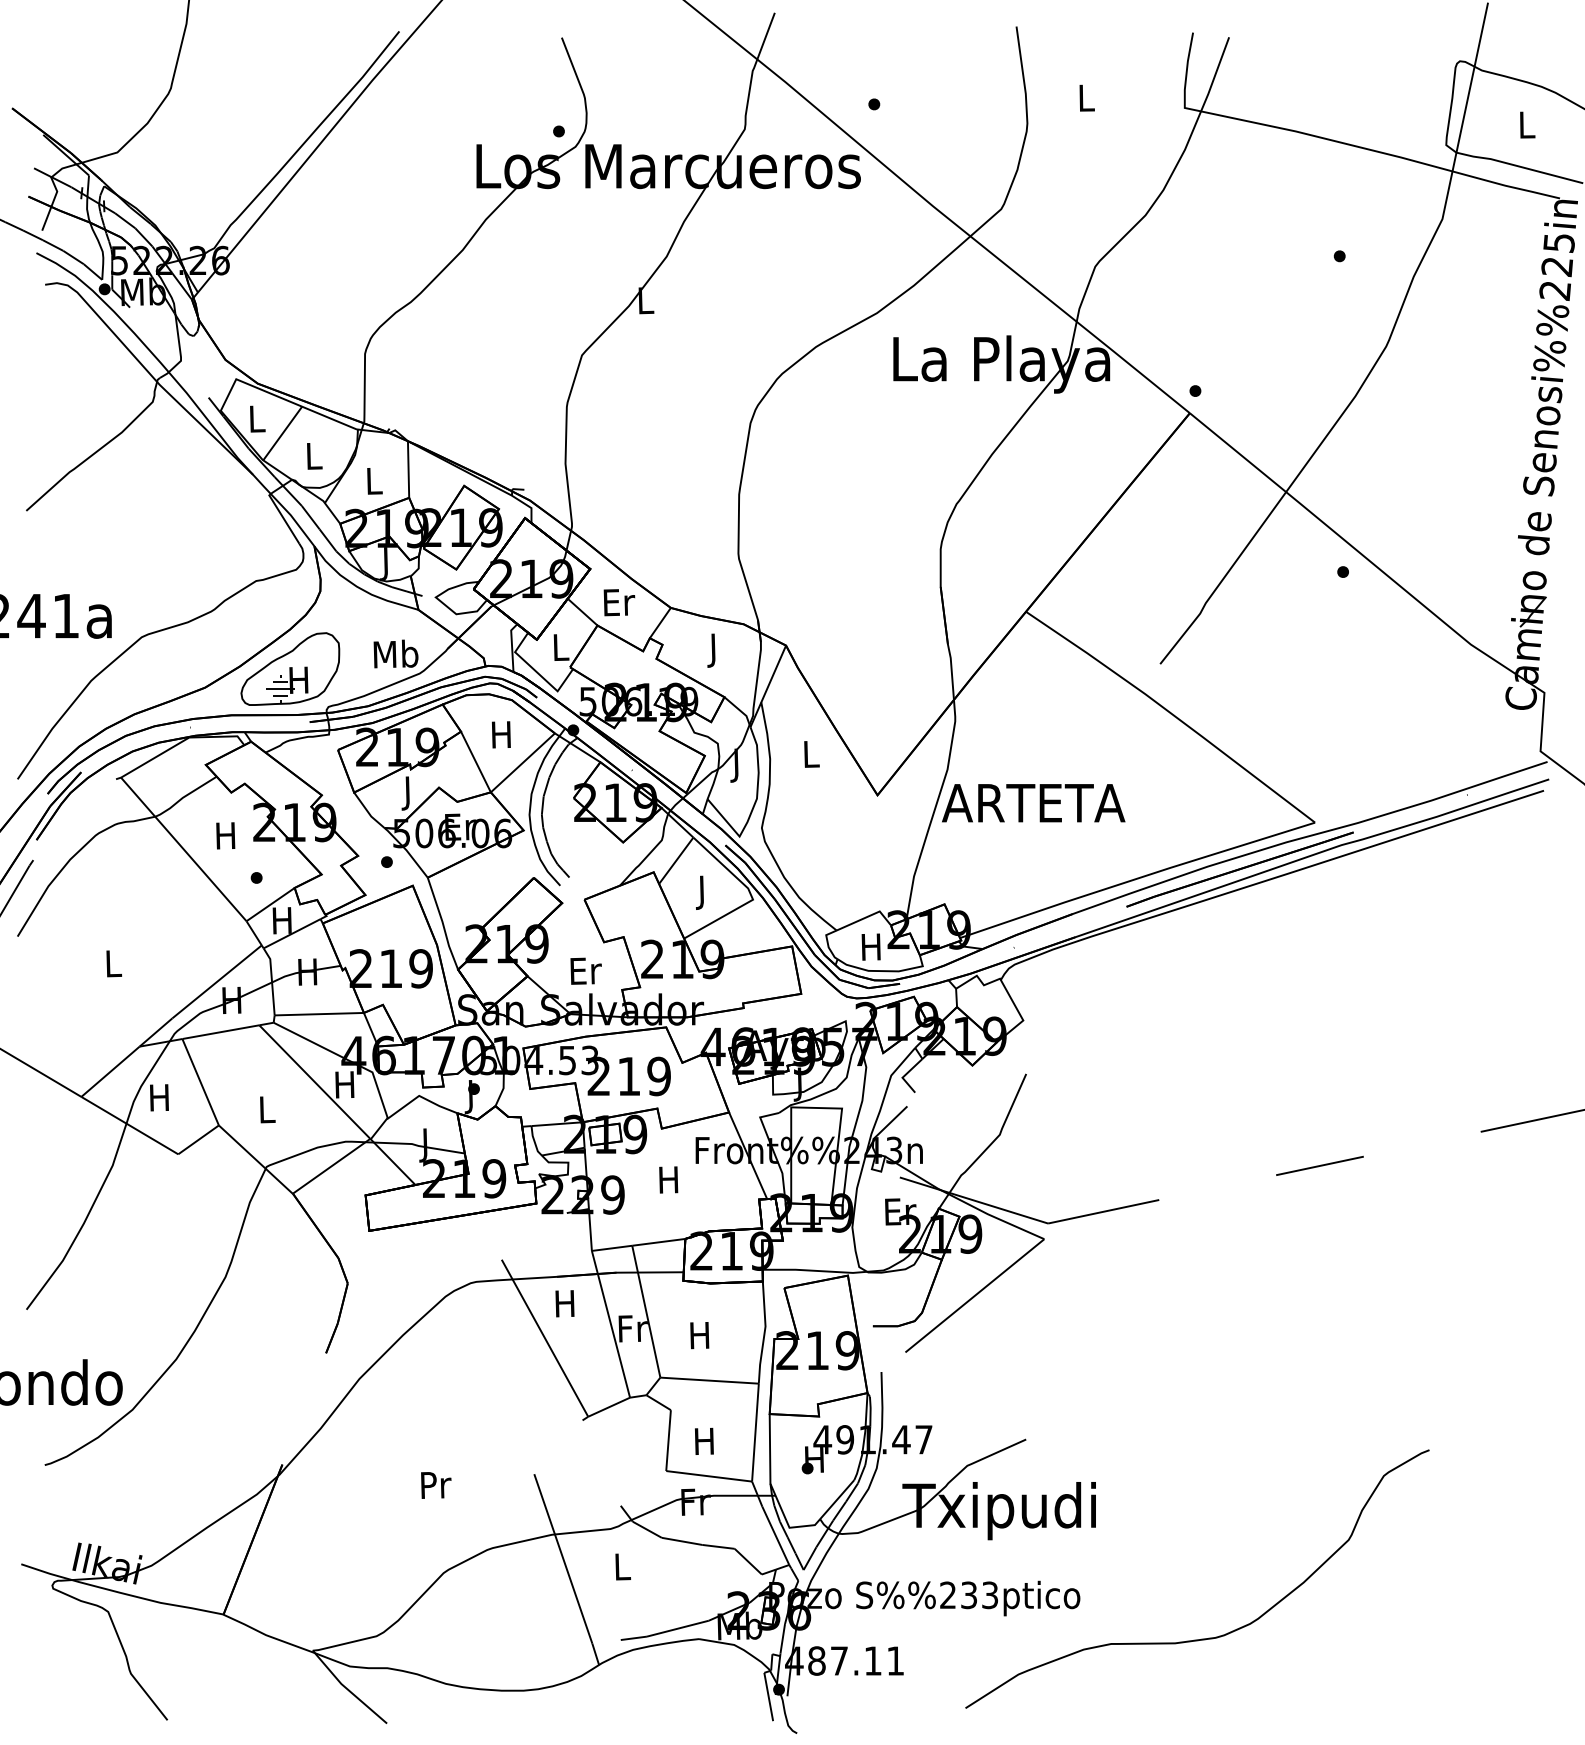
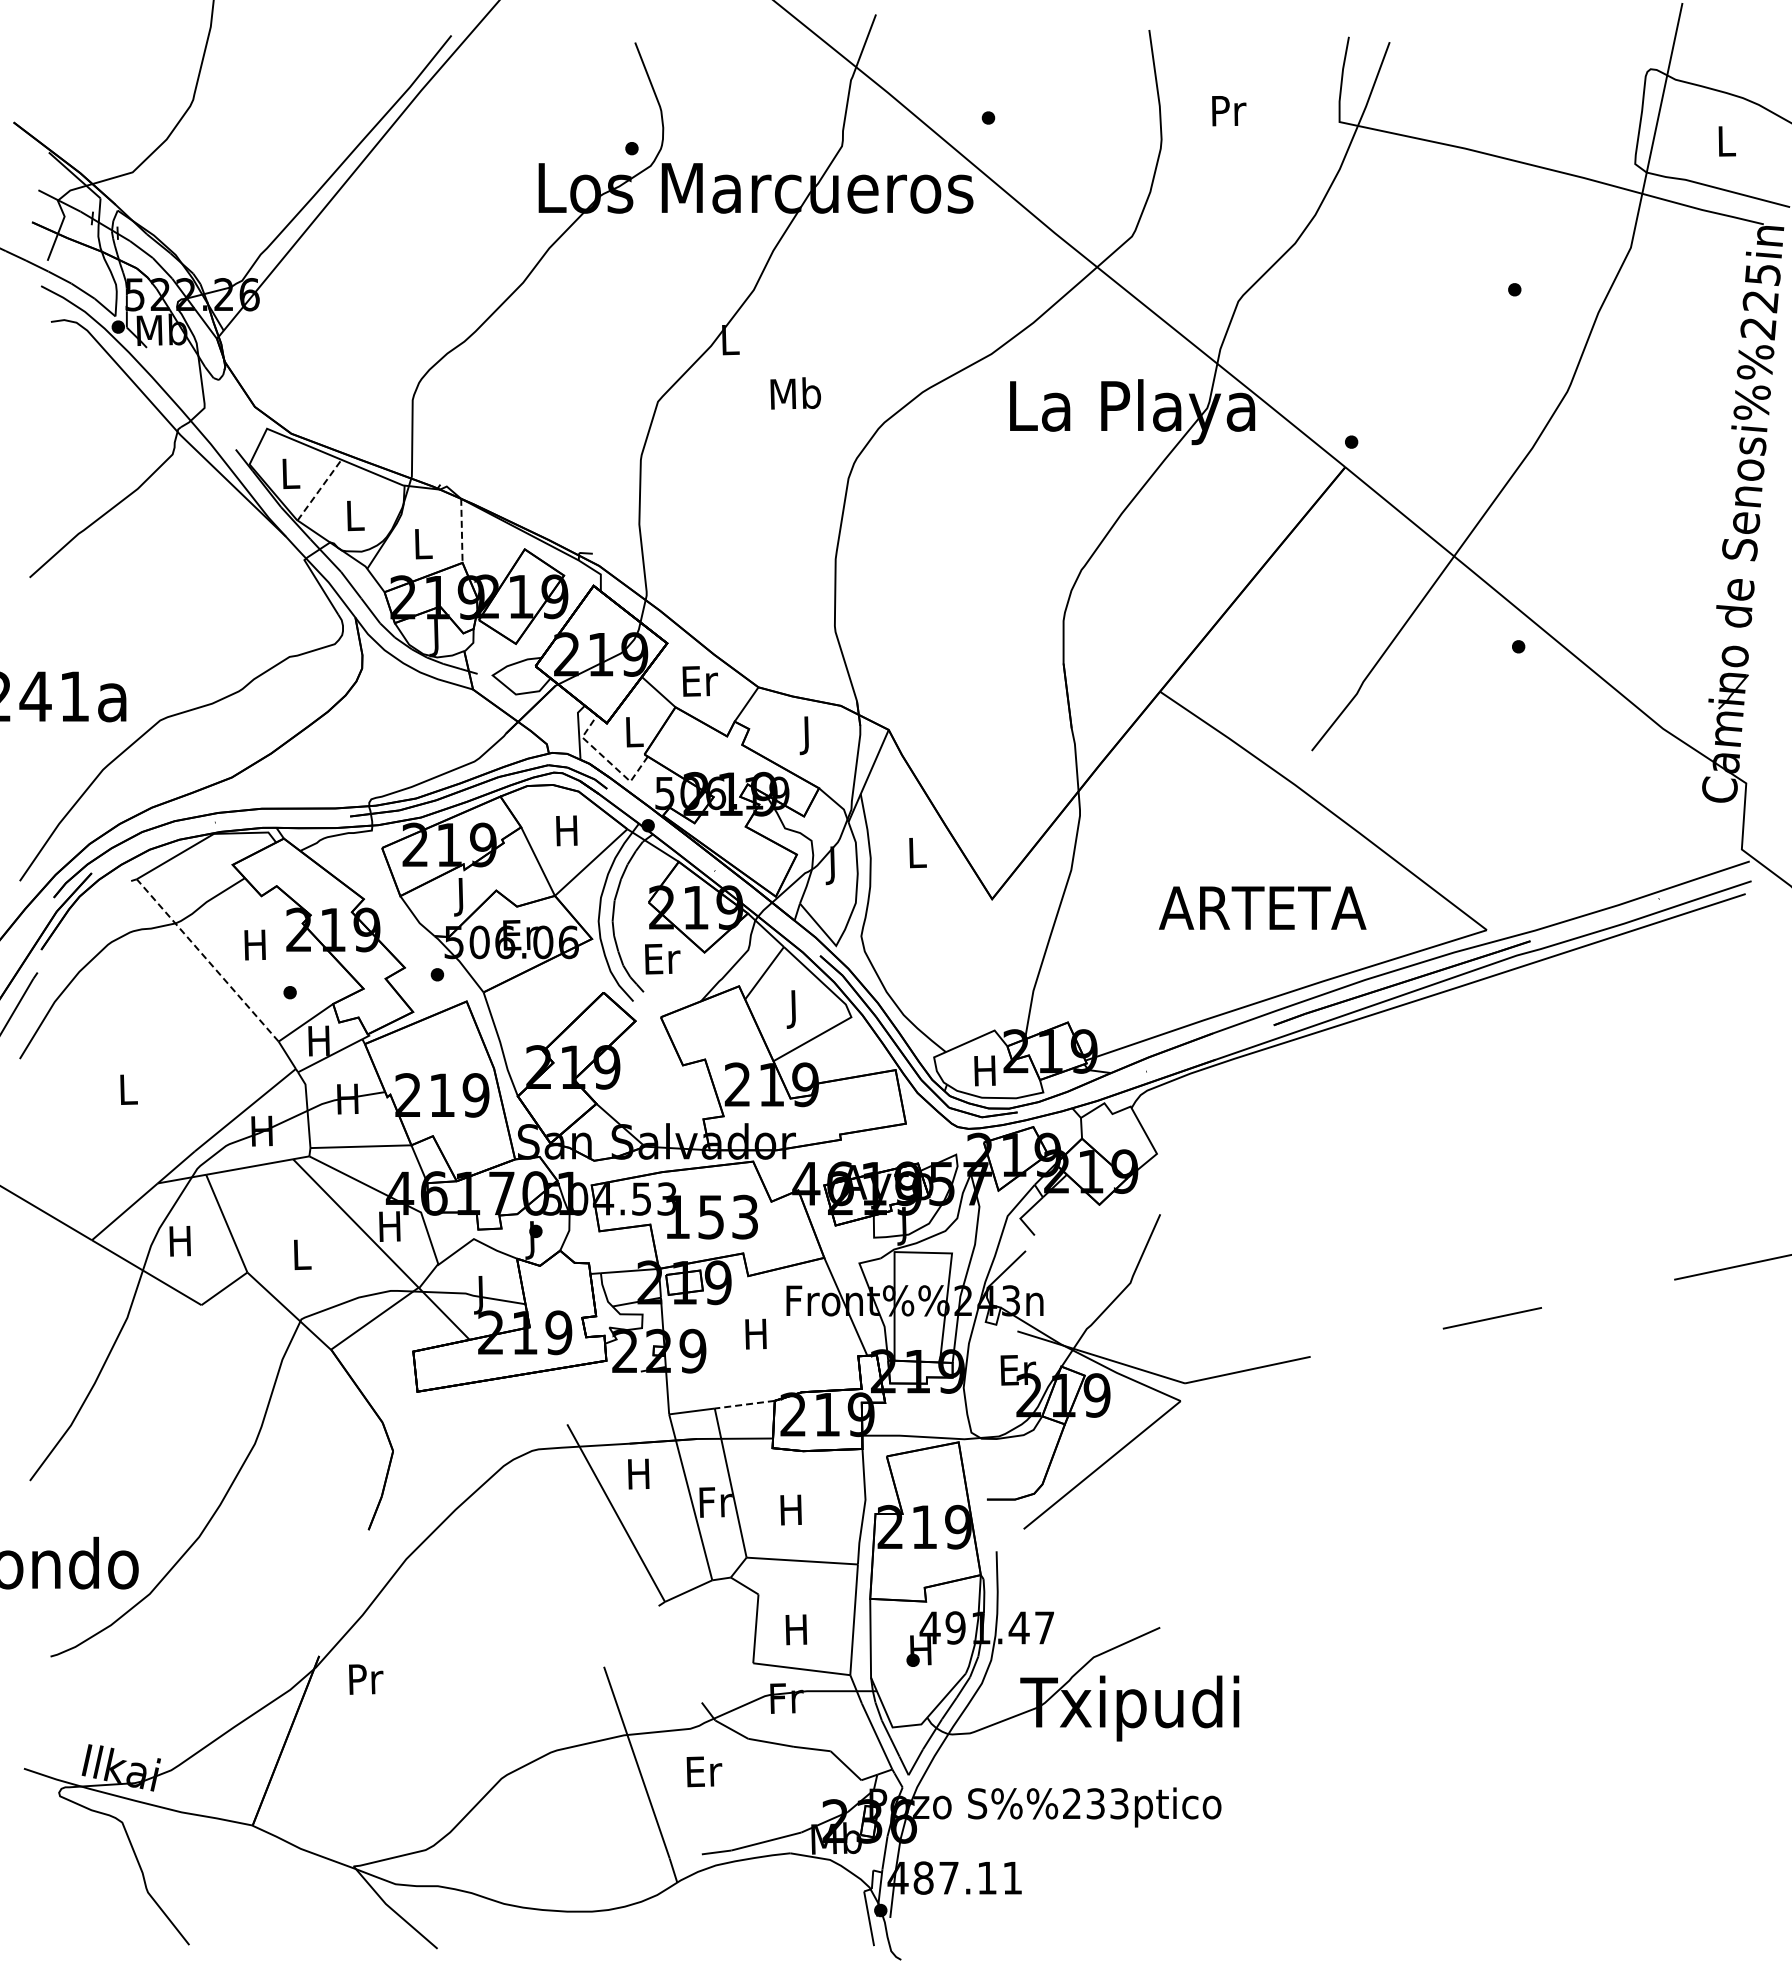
text: (1087, 97) -> (1229, 110), L -> Pr
line: (282, 433) -> (319, 490), solid -> dashed
line: (408, 470) -> (461, 531), solid -> dashed
text: (395, 654) -> (795, 393), moved
part: (290, 669) -> (328, 756), removed
line: (537, 672) -> (607, 760), solid -> dashed
text: (1033, 802) -> (1262, 907), moved
line: (183, 849) -> (207, 960), solid -> dashed
text: (585, 971) -> (662, 959), moved
text: (629, 1075) -> (711, 1216), 219 -> 153
line: (658, 1242) -> (744, 1404), solid -> dashed
text: (436, 1485) -> (366, 1679), moved
text: (623, 1566) -> (704, 1771), L -> Er
curve: (1203, 1638) -> (1360, 1852), removed

